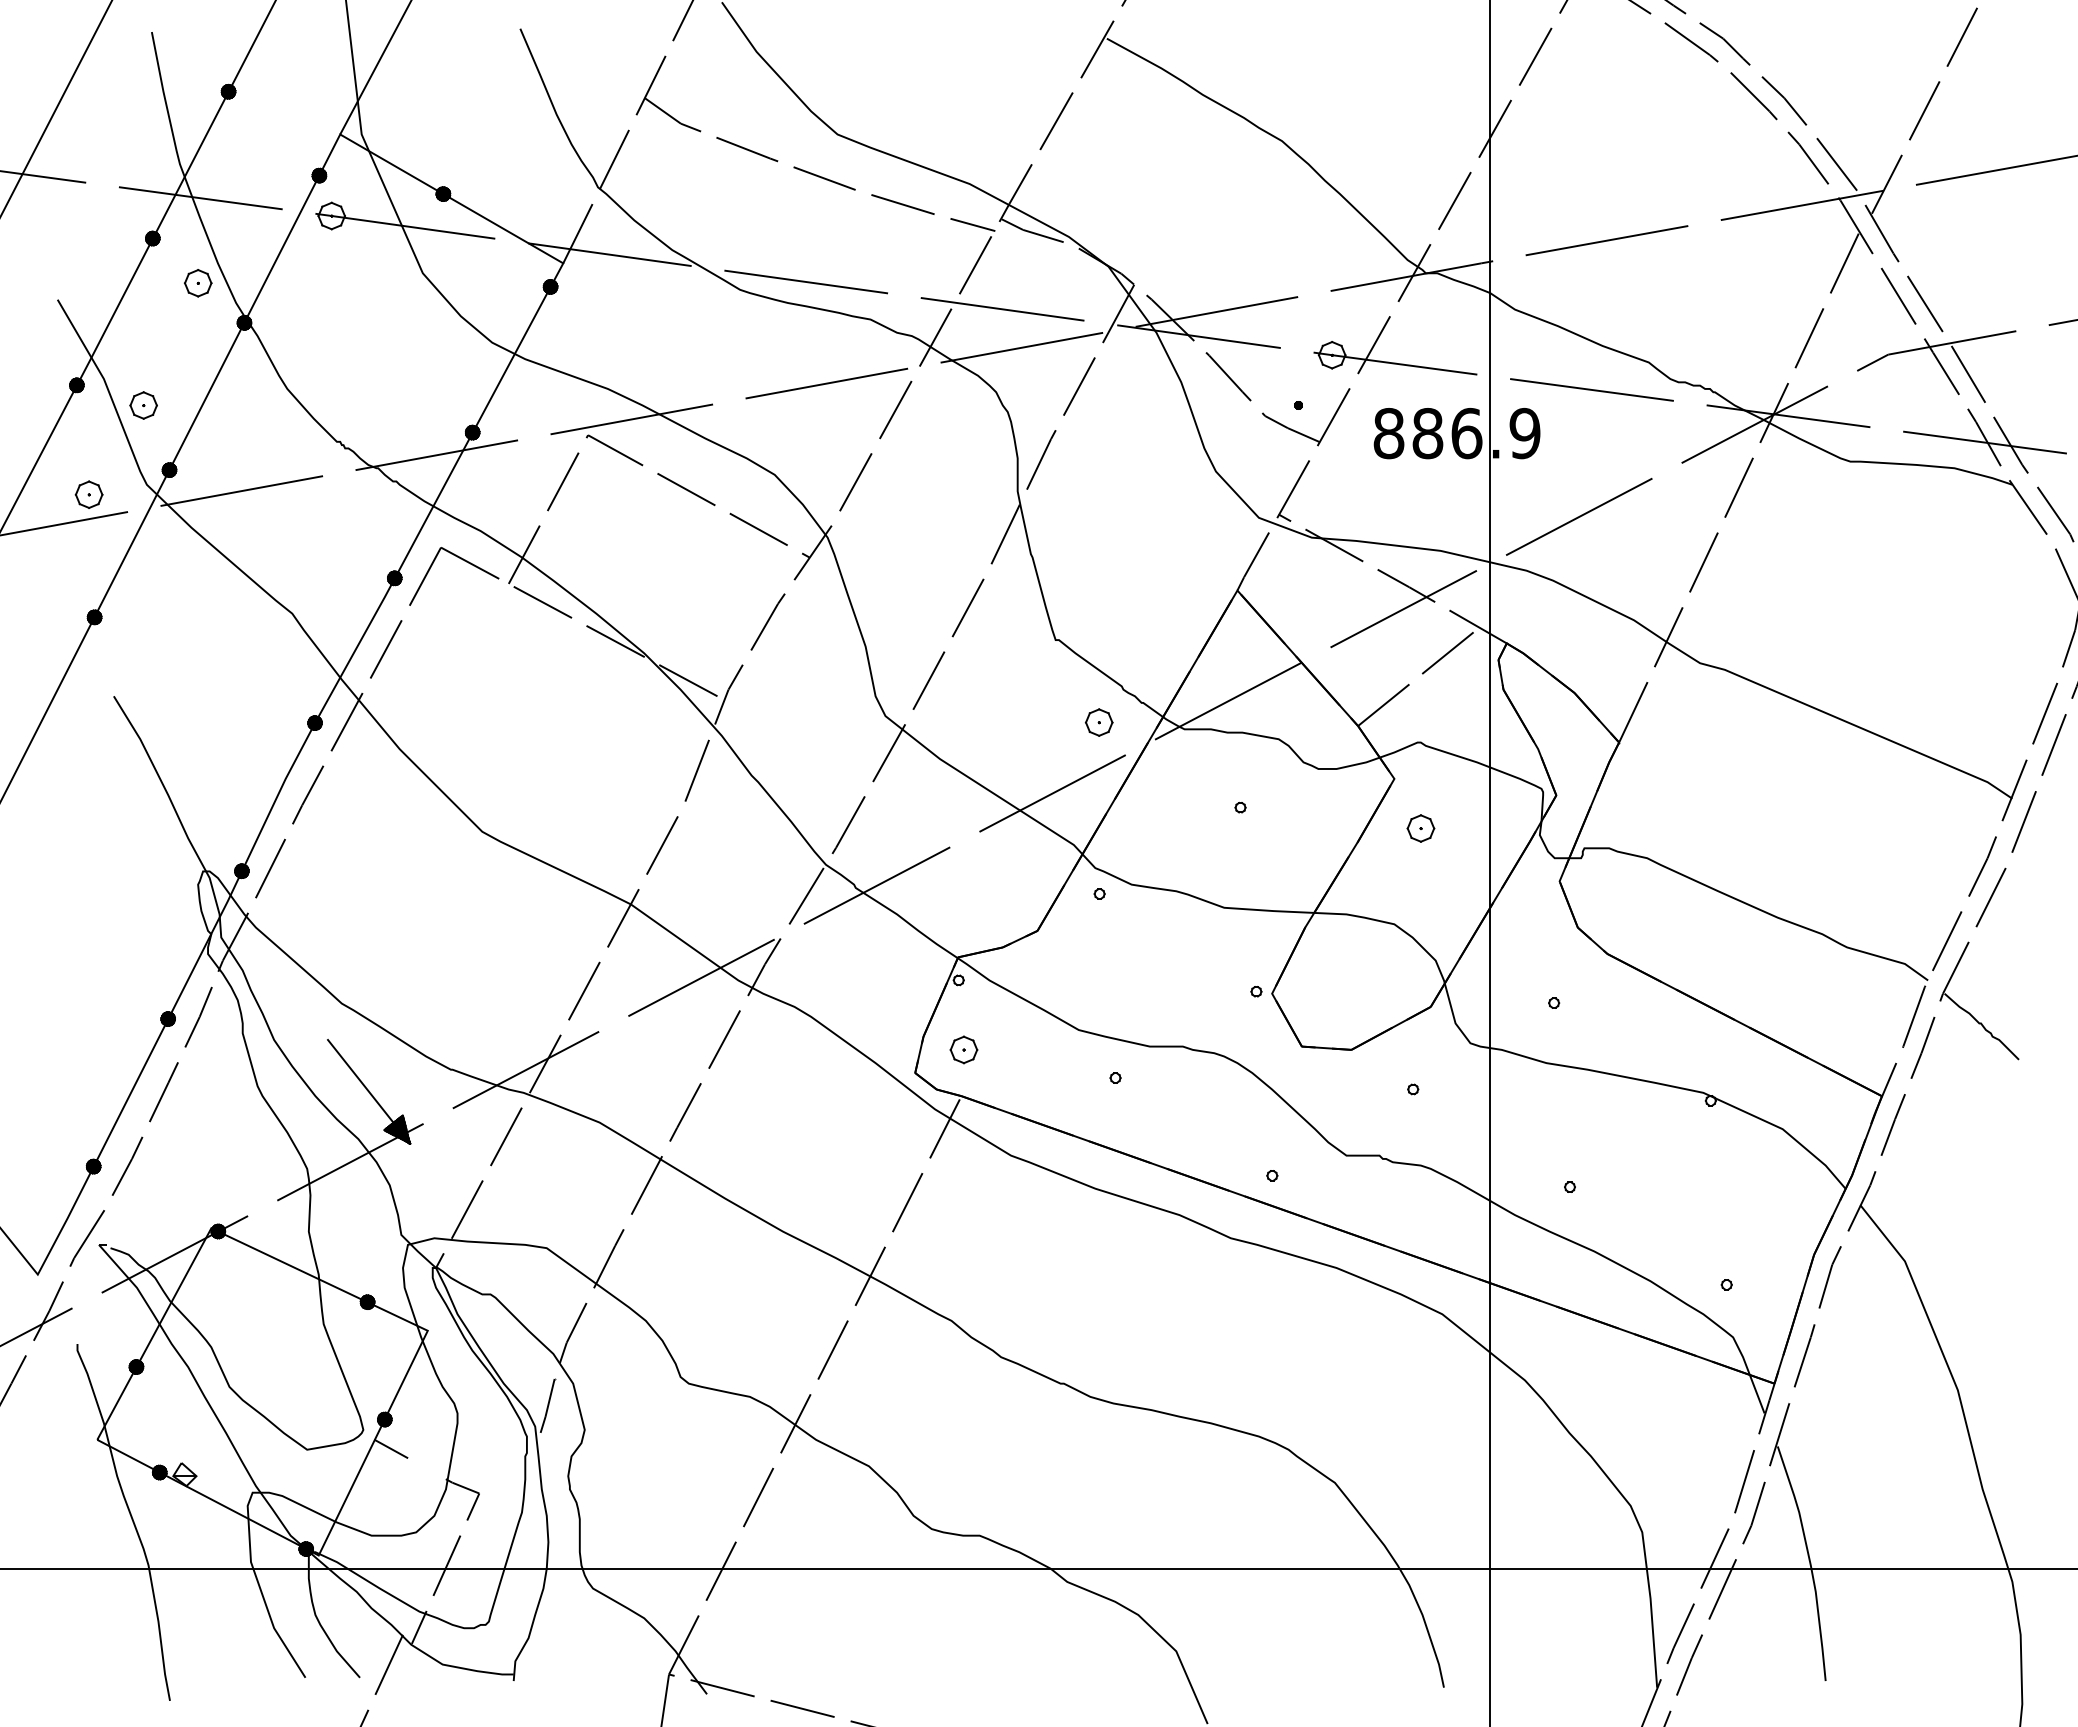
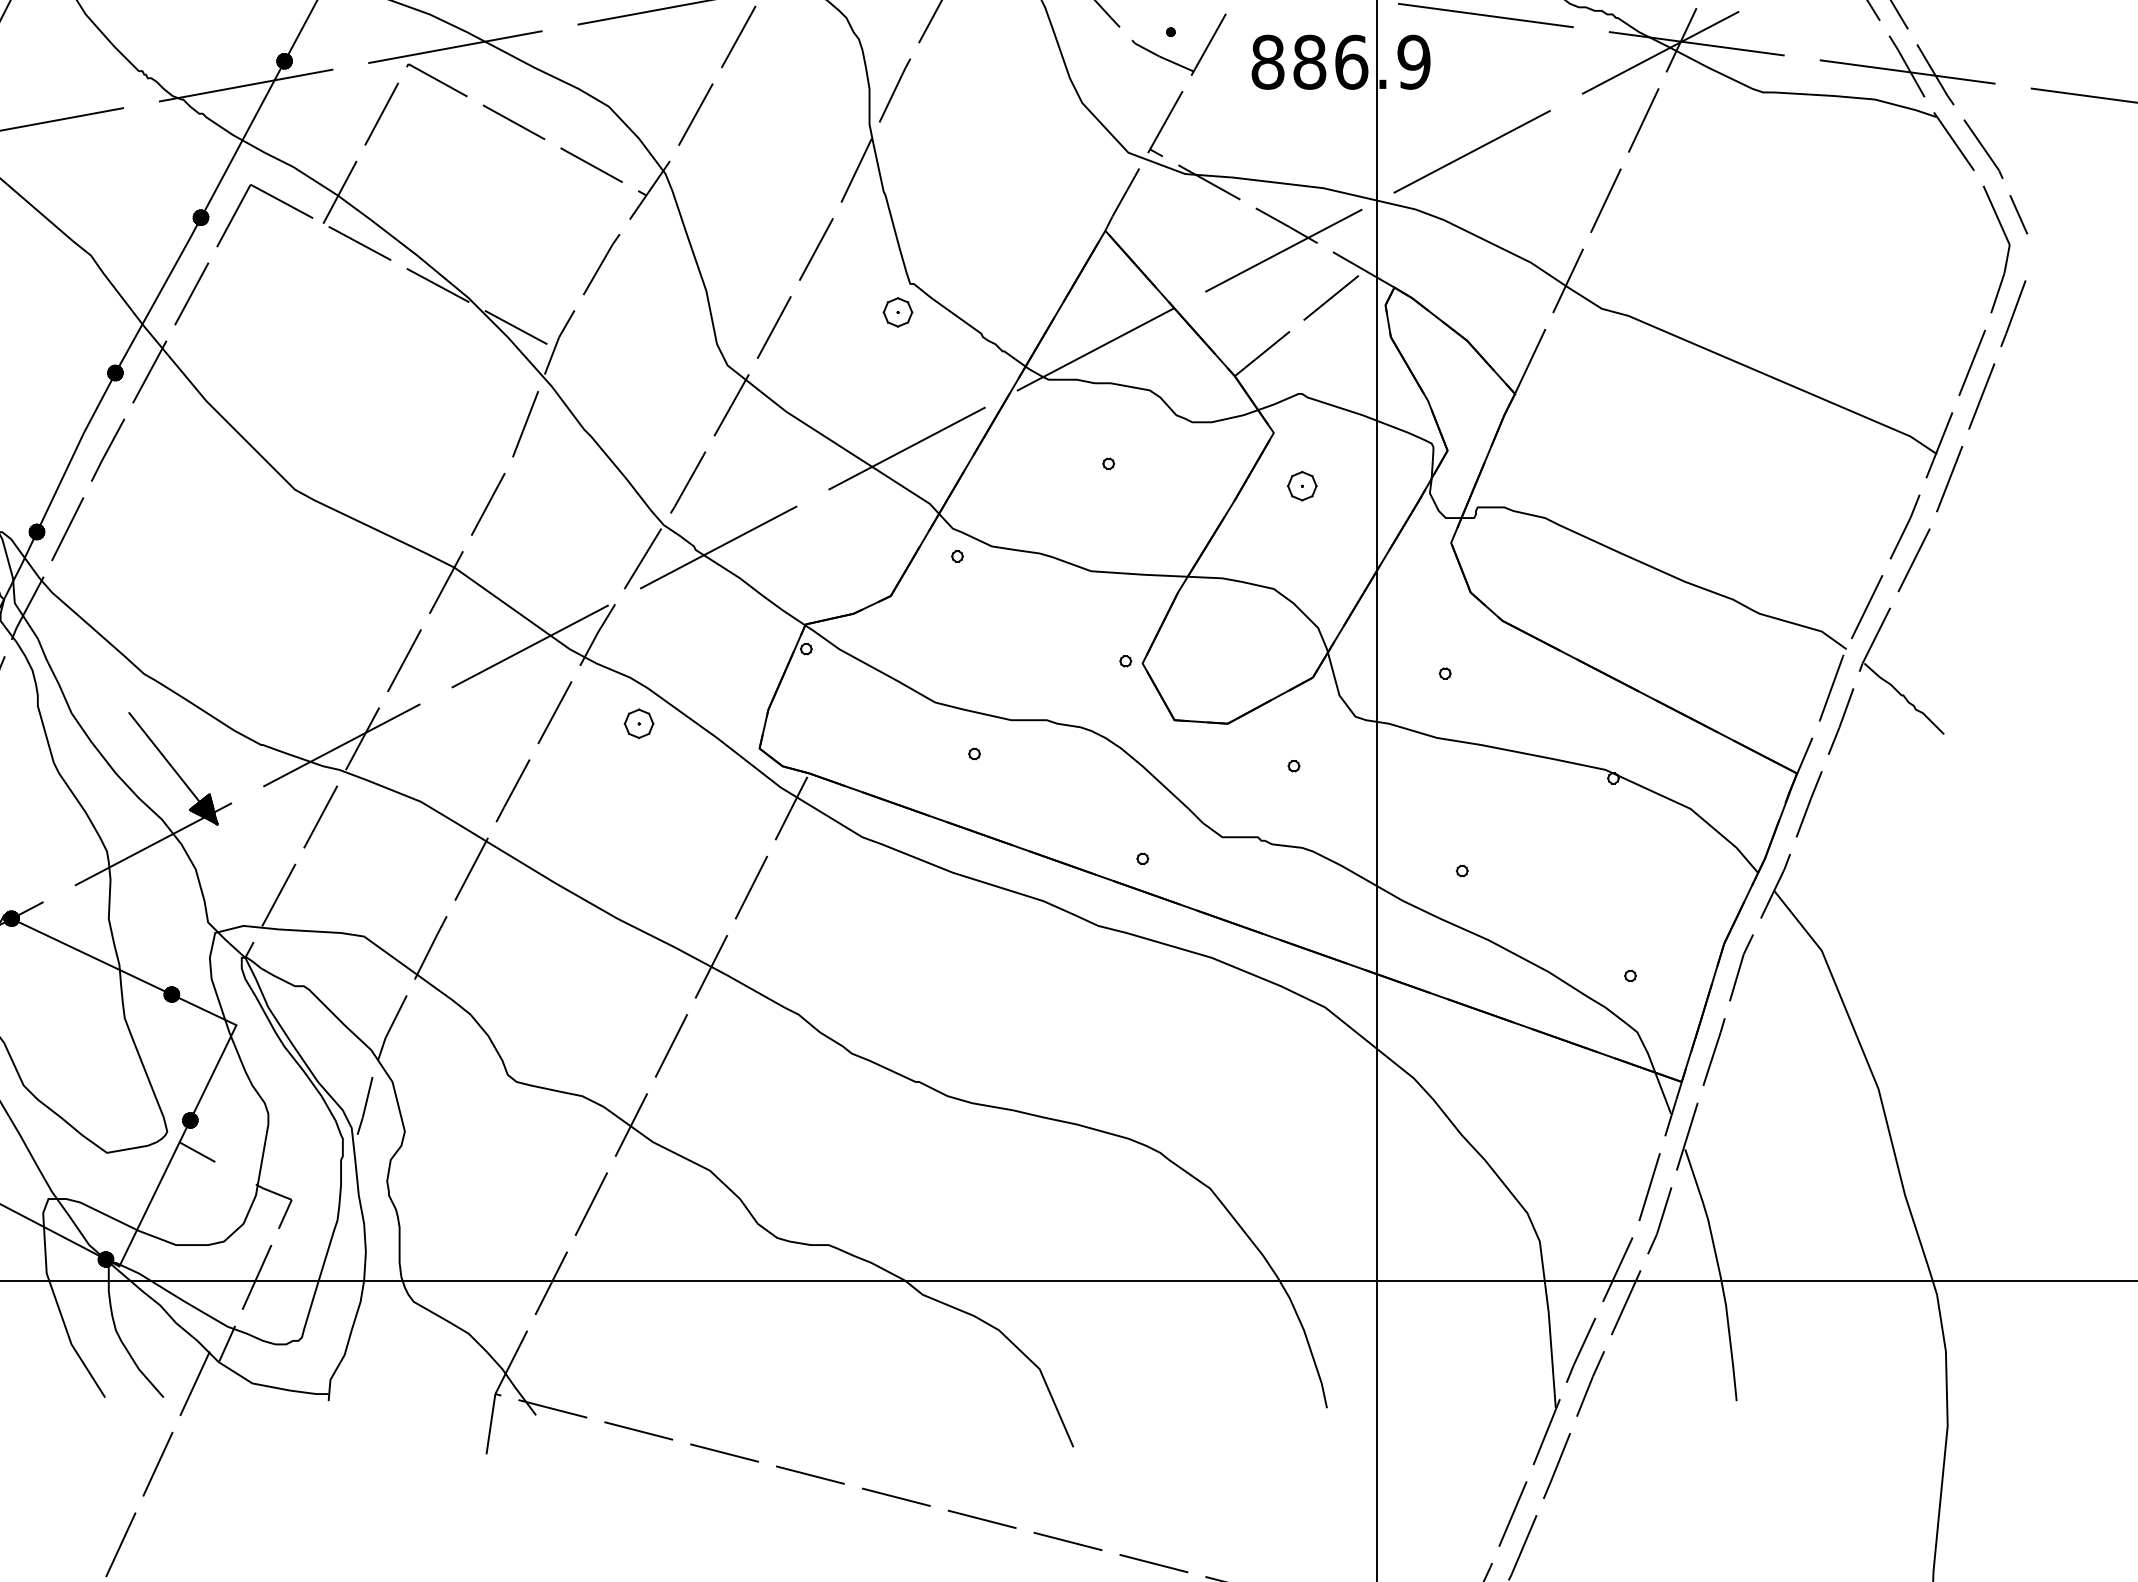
part: (1098, 722) -> (897, 312), moved
part: (963, 1049) -> (638, 723), moved

